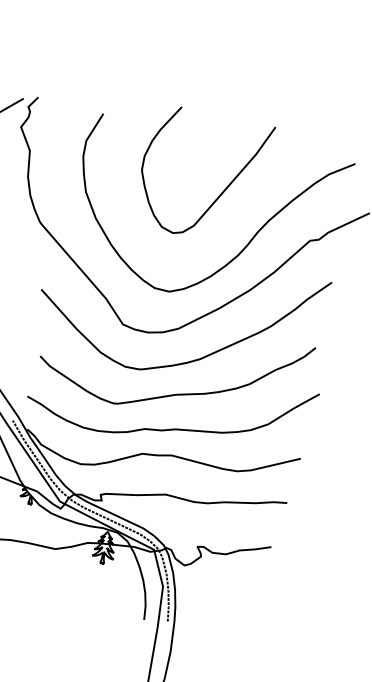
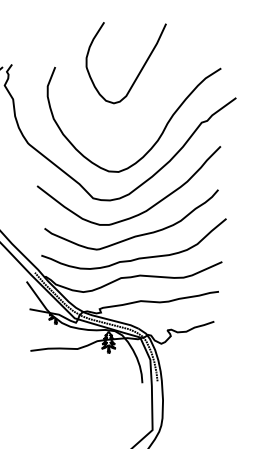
curve: (221, 192) -> (139, 71), moved

